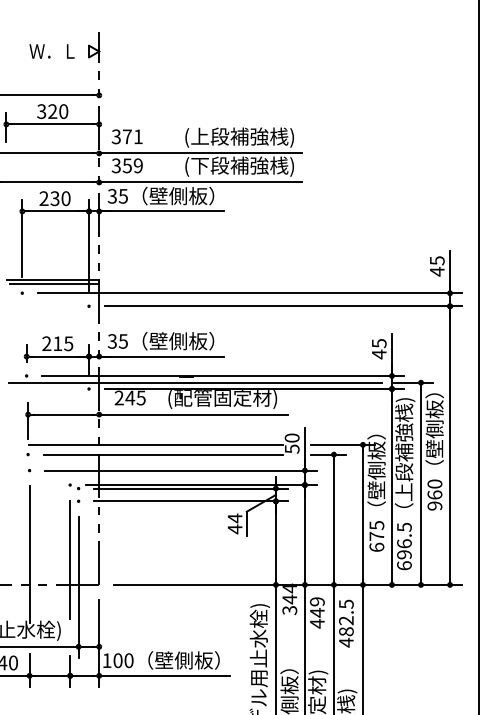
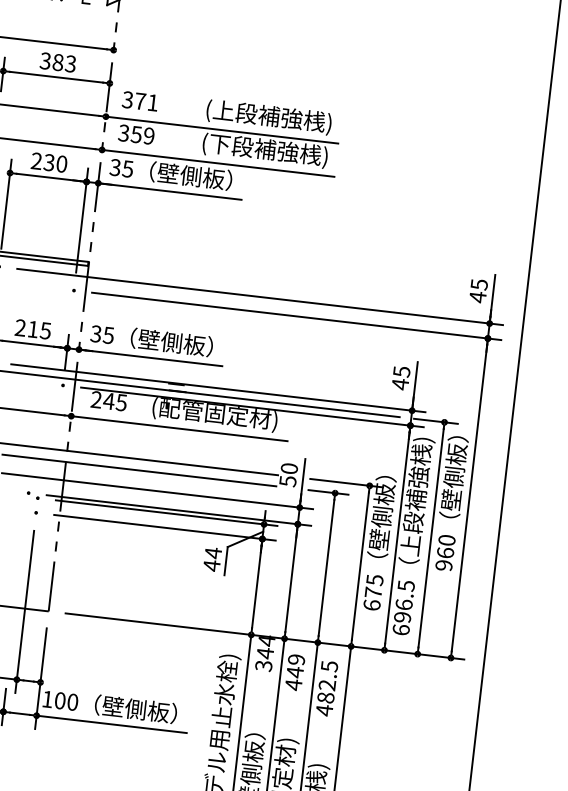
text: (58, 111) -> (64, 63), 320 -> 383
line: (70, 559) -> (19, 578), removed

